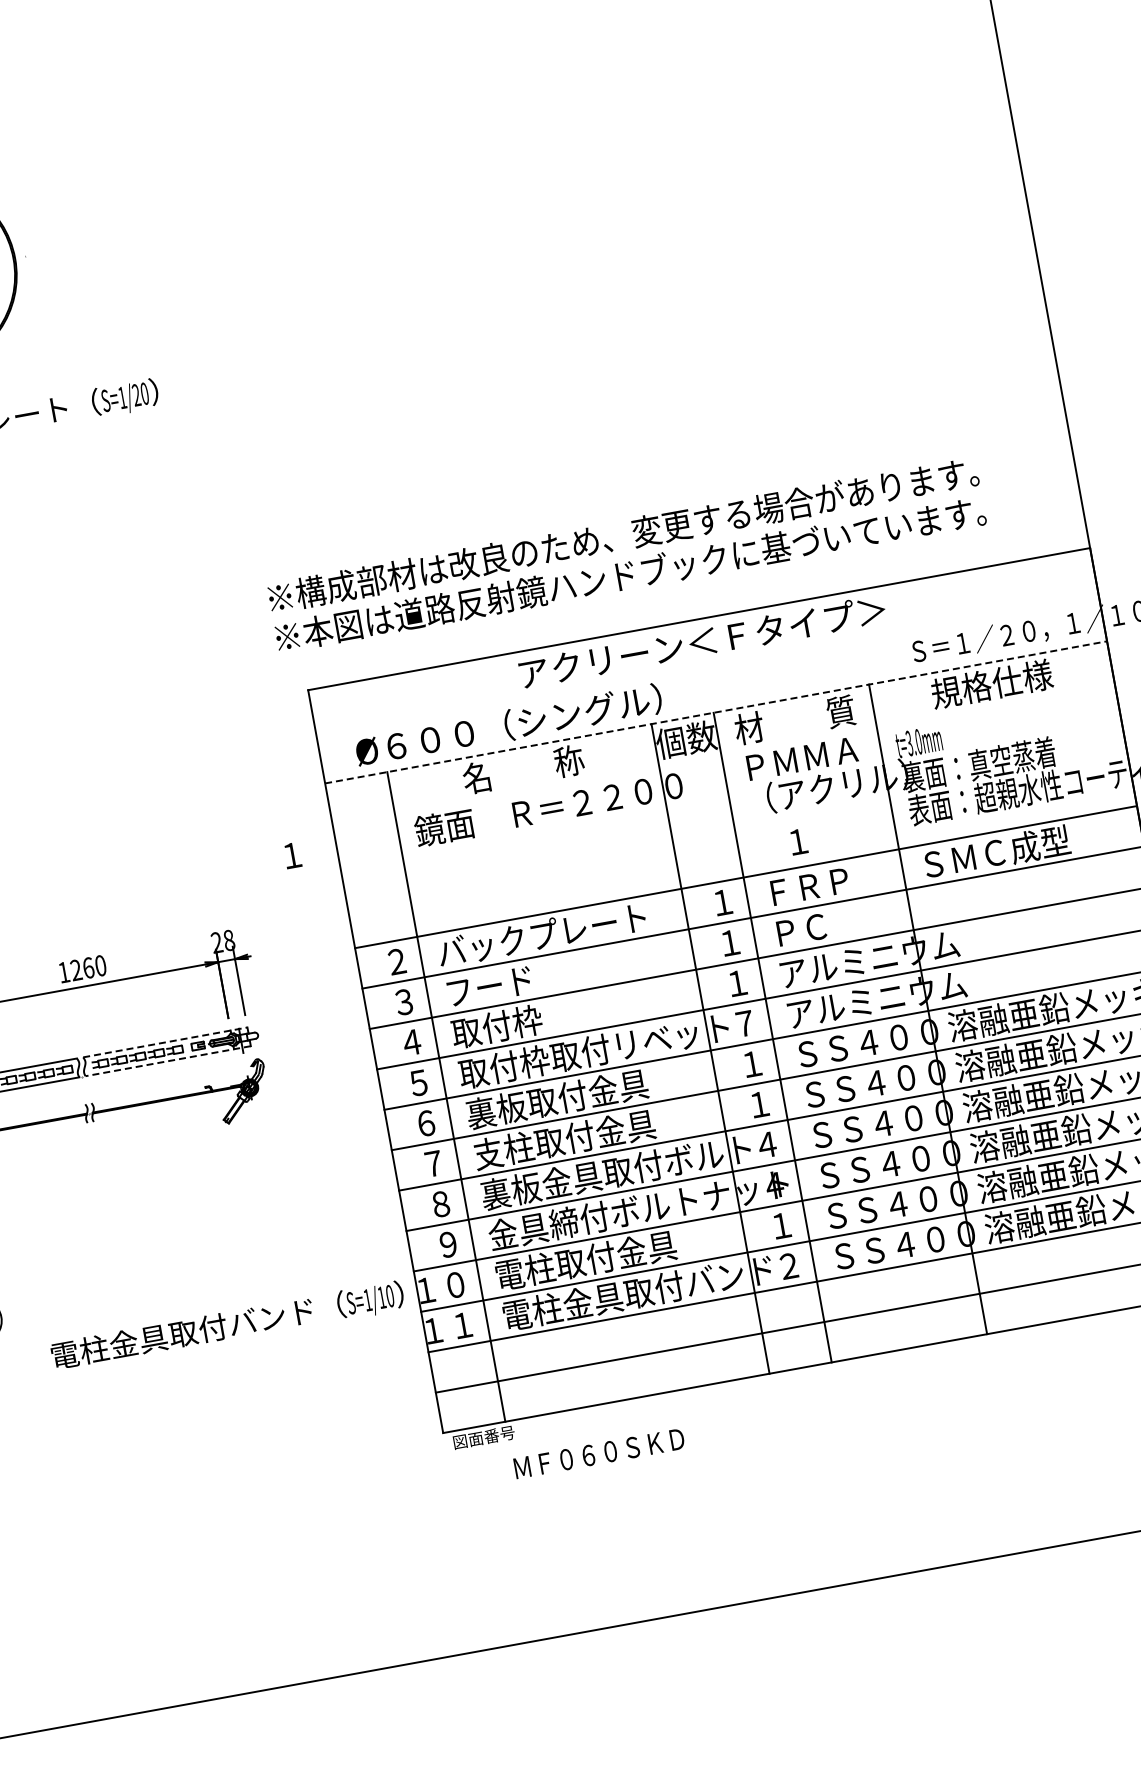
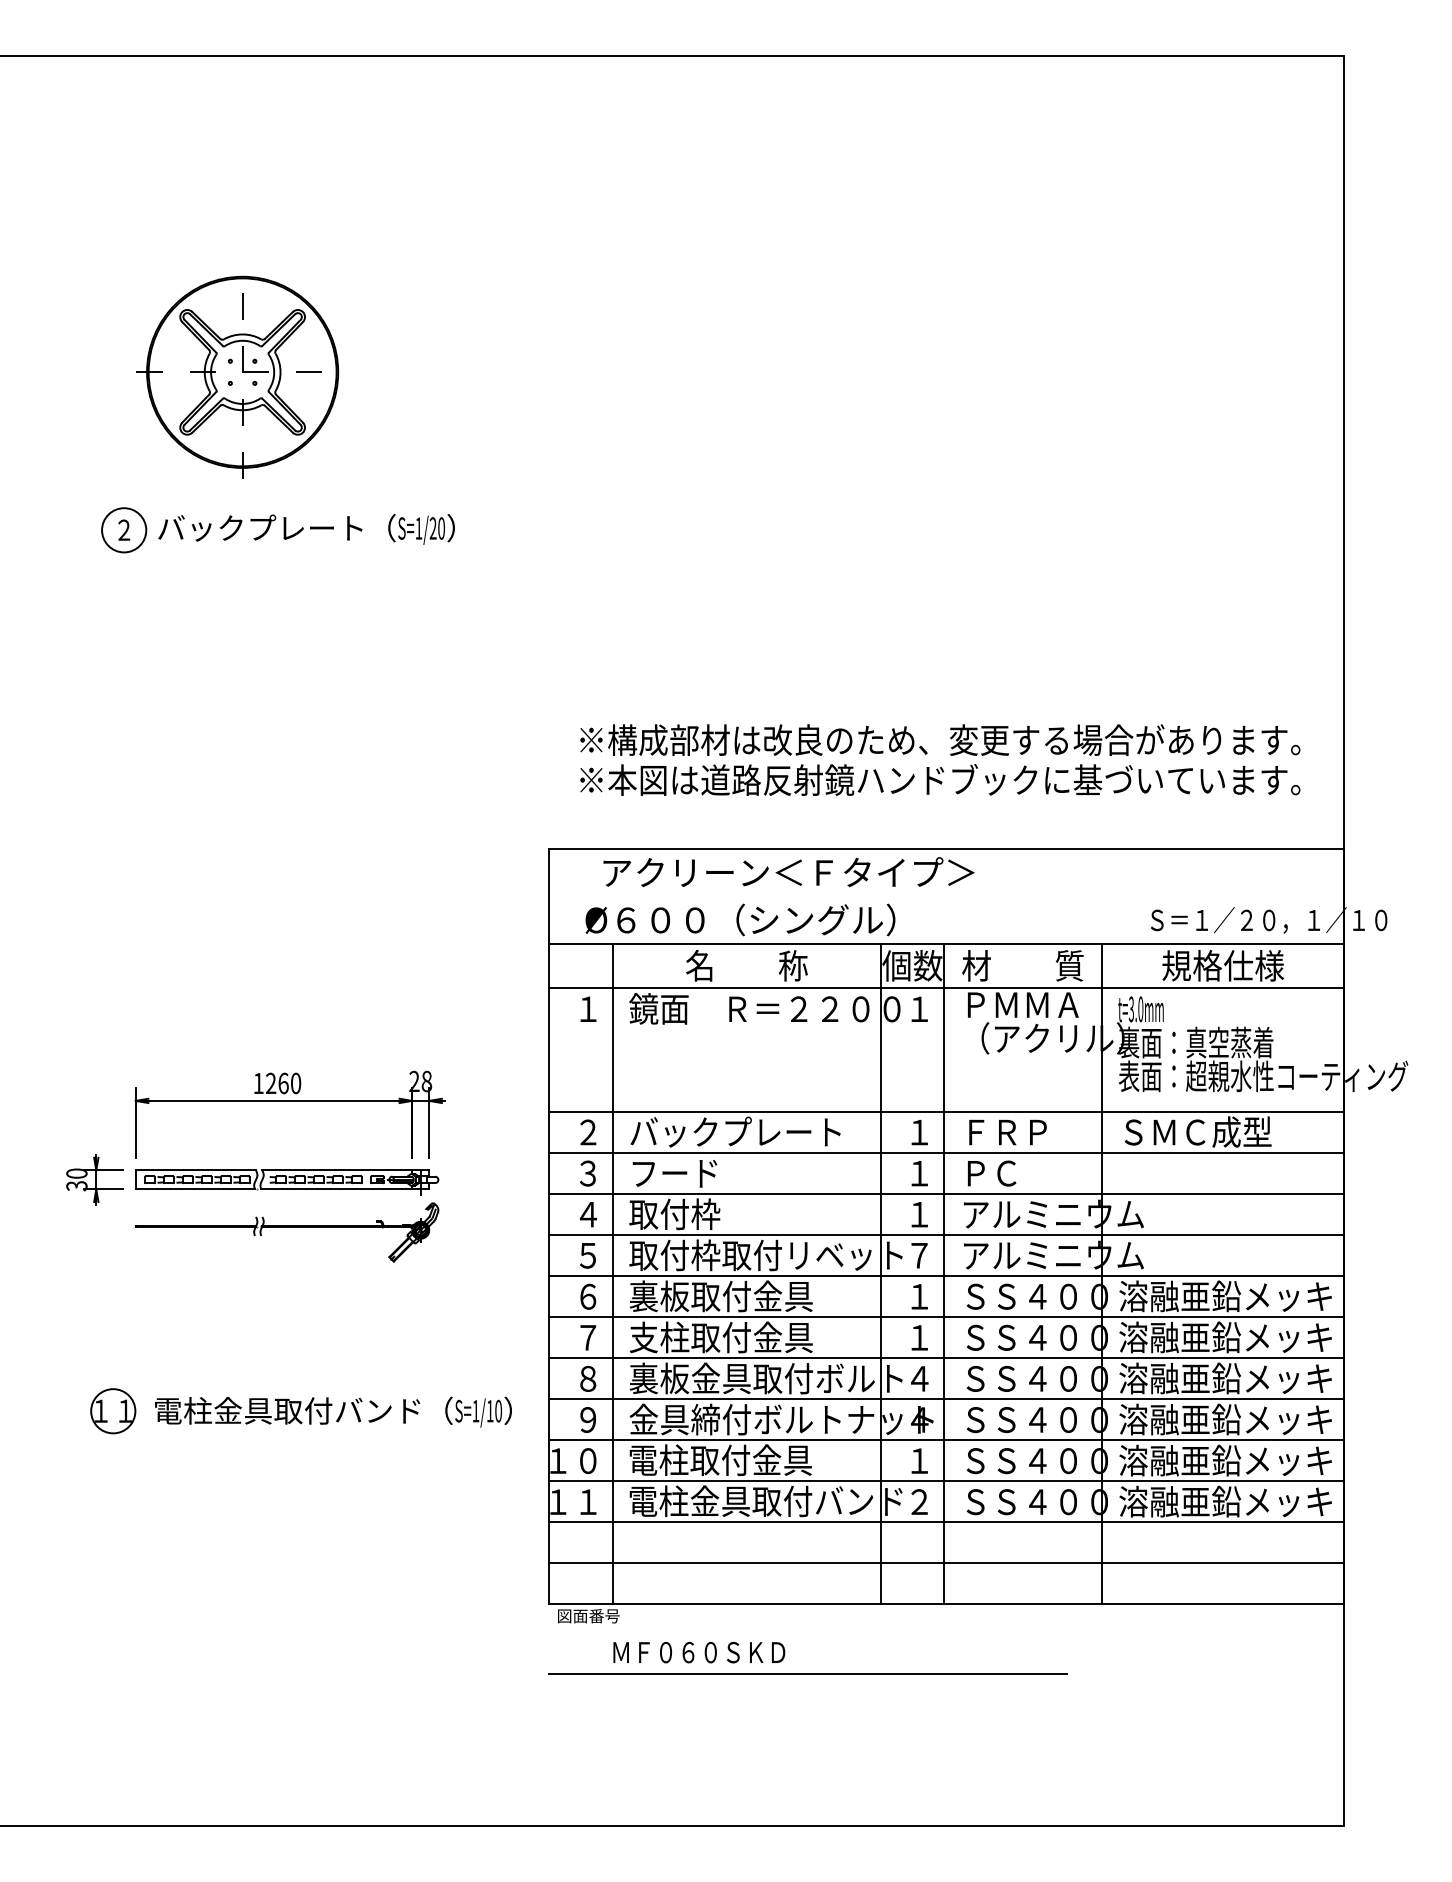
text: (627, 554) -> (940, 759), moved
text: (701, 641) -> (788, 871), moved
line: (716, 712) -> (947, 944), dashed -> solid
line: (723, 756) -> (946, 988), added
text: (798, 841) -> (919, 1008), moved
text: (292, 854) -> (588, 1008), moved
line: (166, 1042) -> (346, 1170), dashed -> solid
line: (168, 1061) -> (345, 1189), dashed -> solid
text: (227, 1325) -> (333, 1411), moved
line: (709, 1454) -> (807, 1673), added

